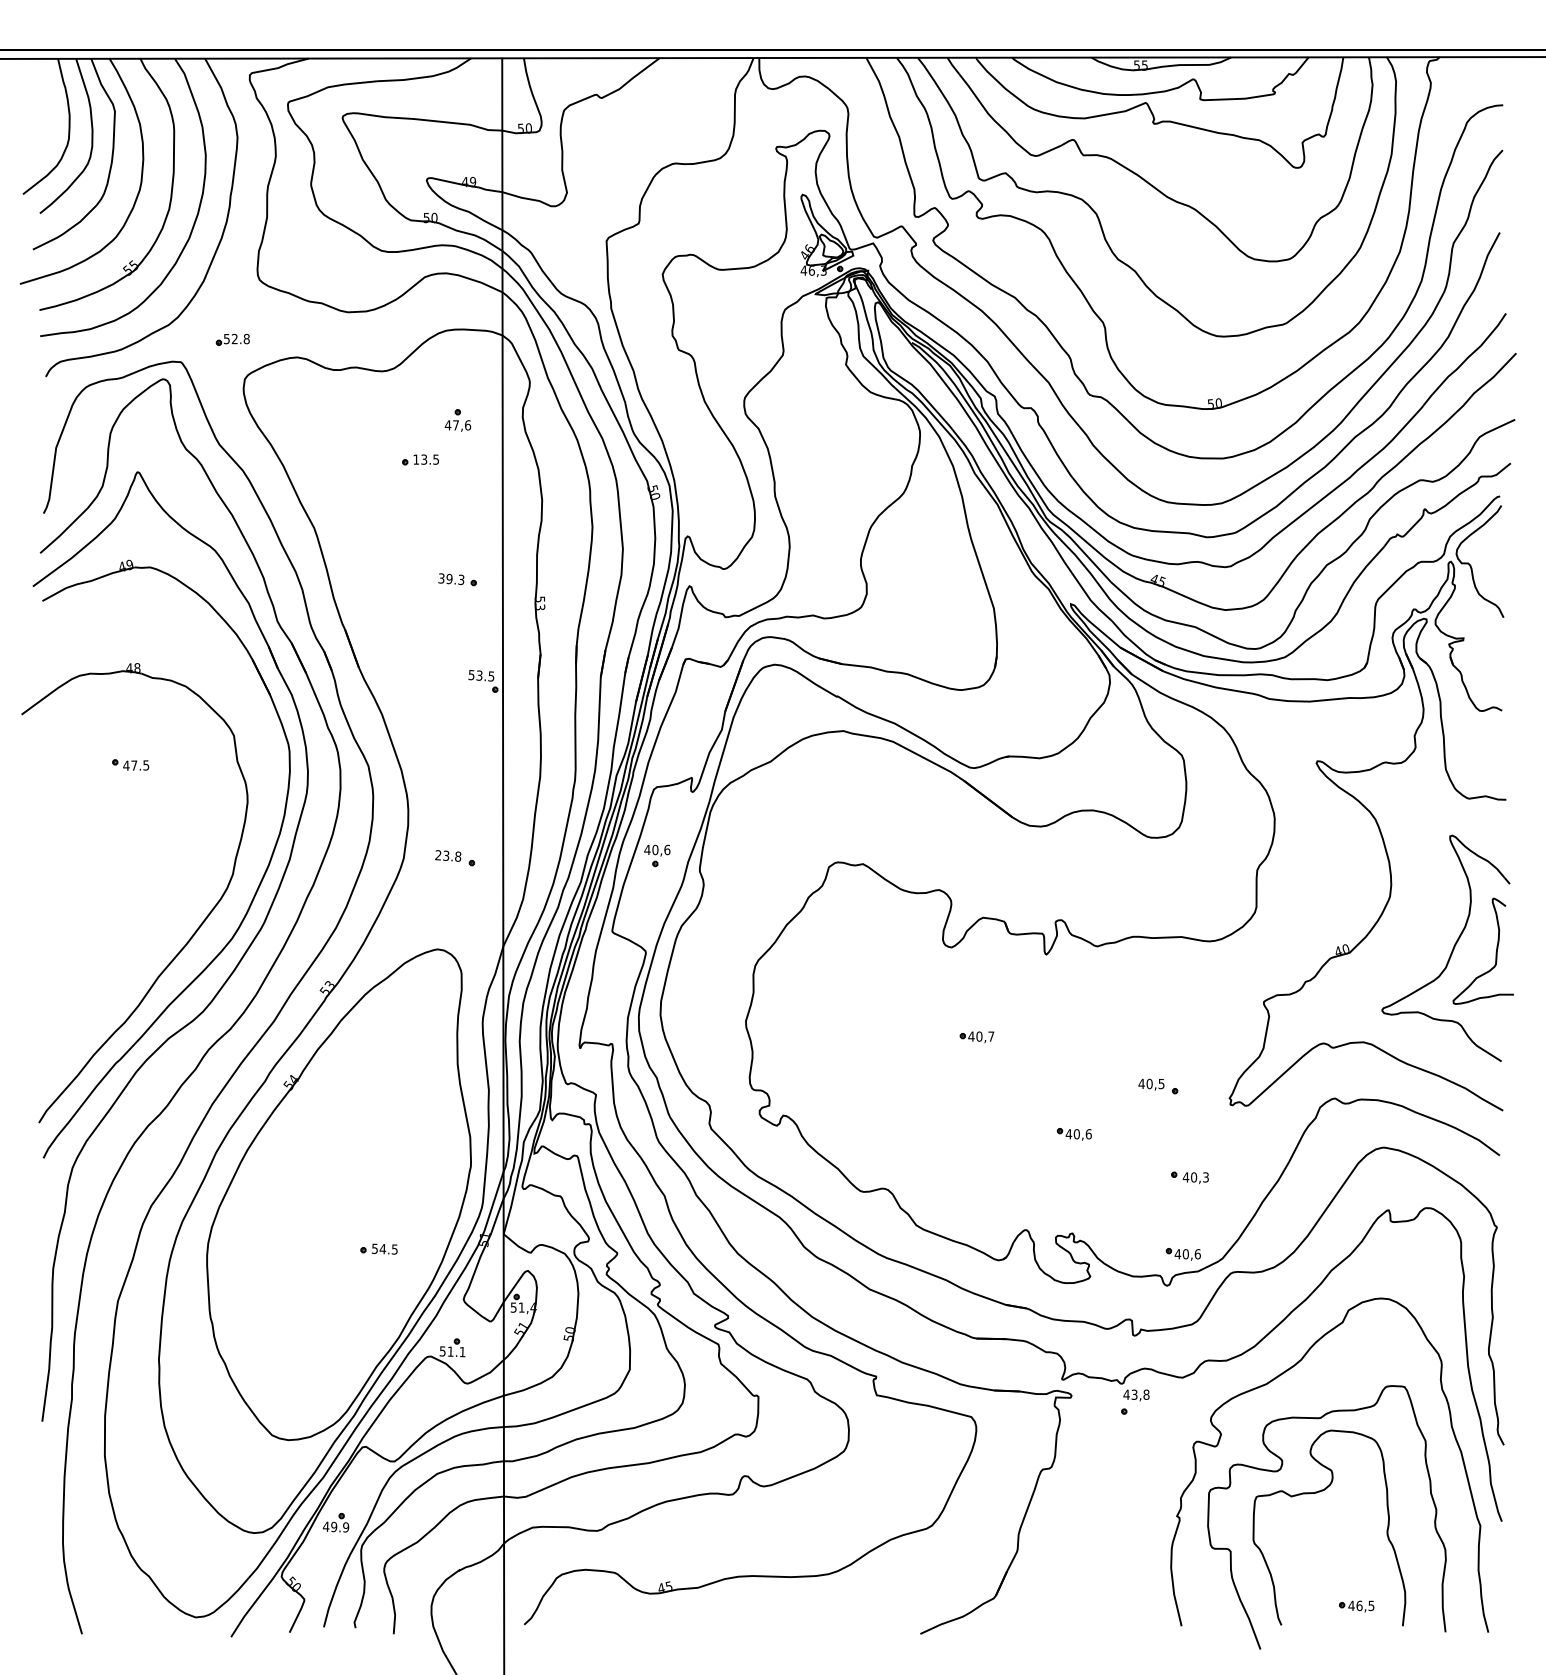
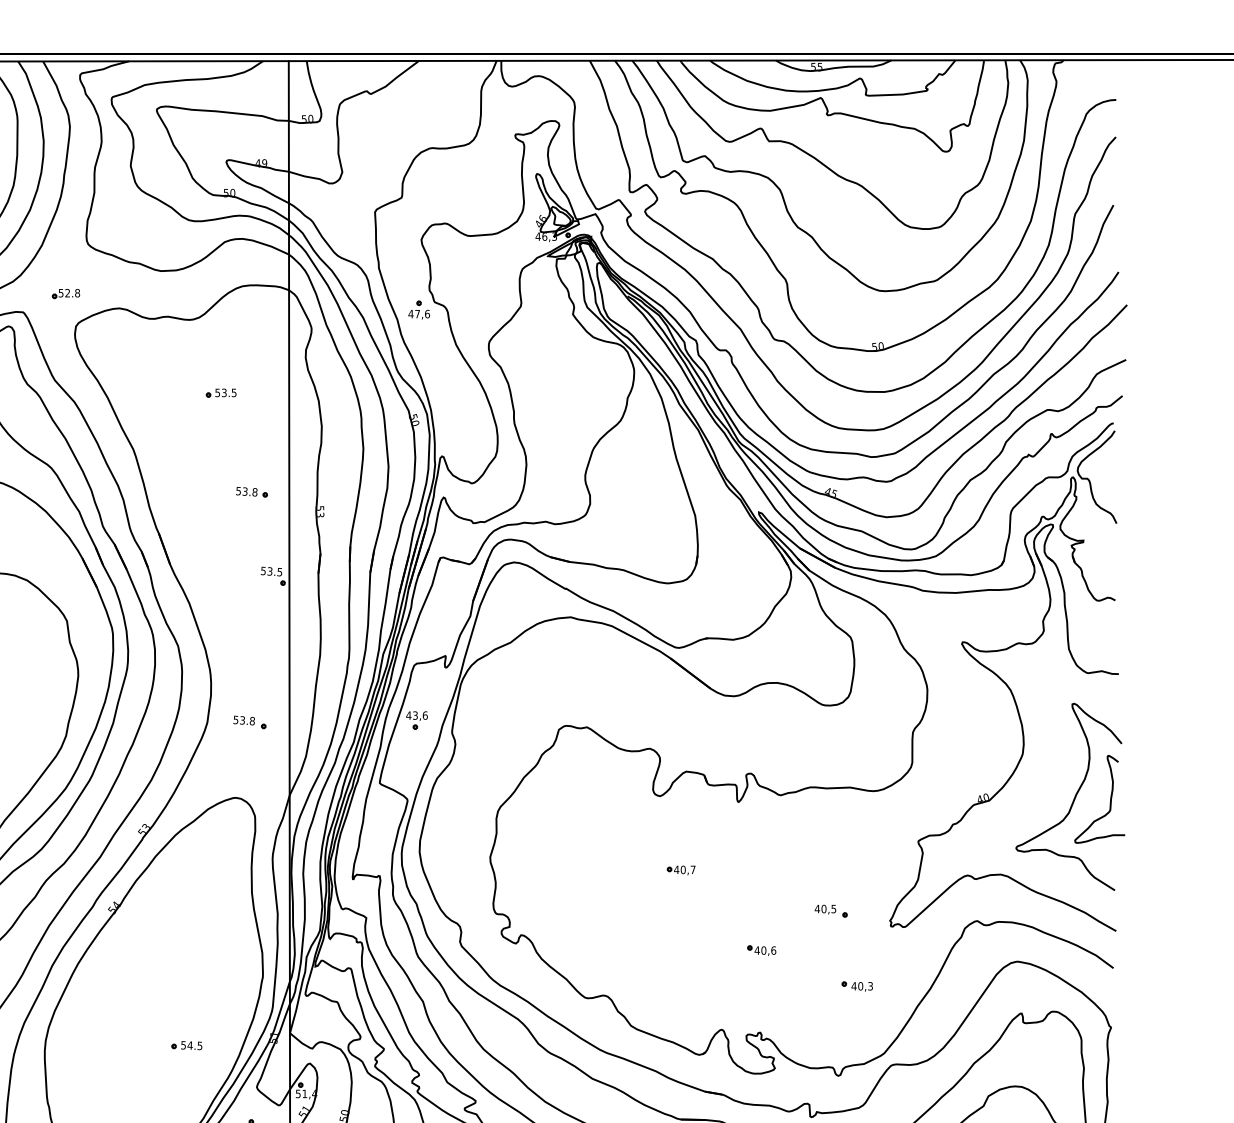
part: (457, 420) -> (418, 310), moved
text: (416, 459) -> (217, 392), 13.5 -> 53.5
text: (451, 578) -> (246, 491), 39.3 -> 53.8
text: (655, 849) -> (415, 715), 40,6 -> 43,6
text: (438, 855) -> (236, 720), 23.8 -> 53.8
part: (1182, 1254) -> (851, 1050), removed

